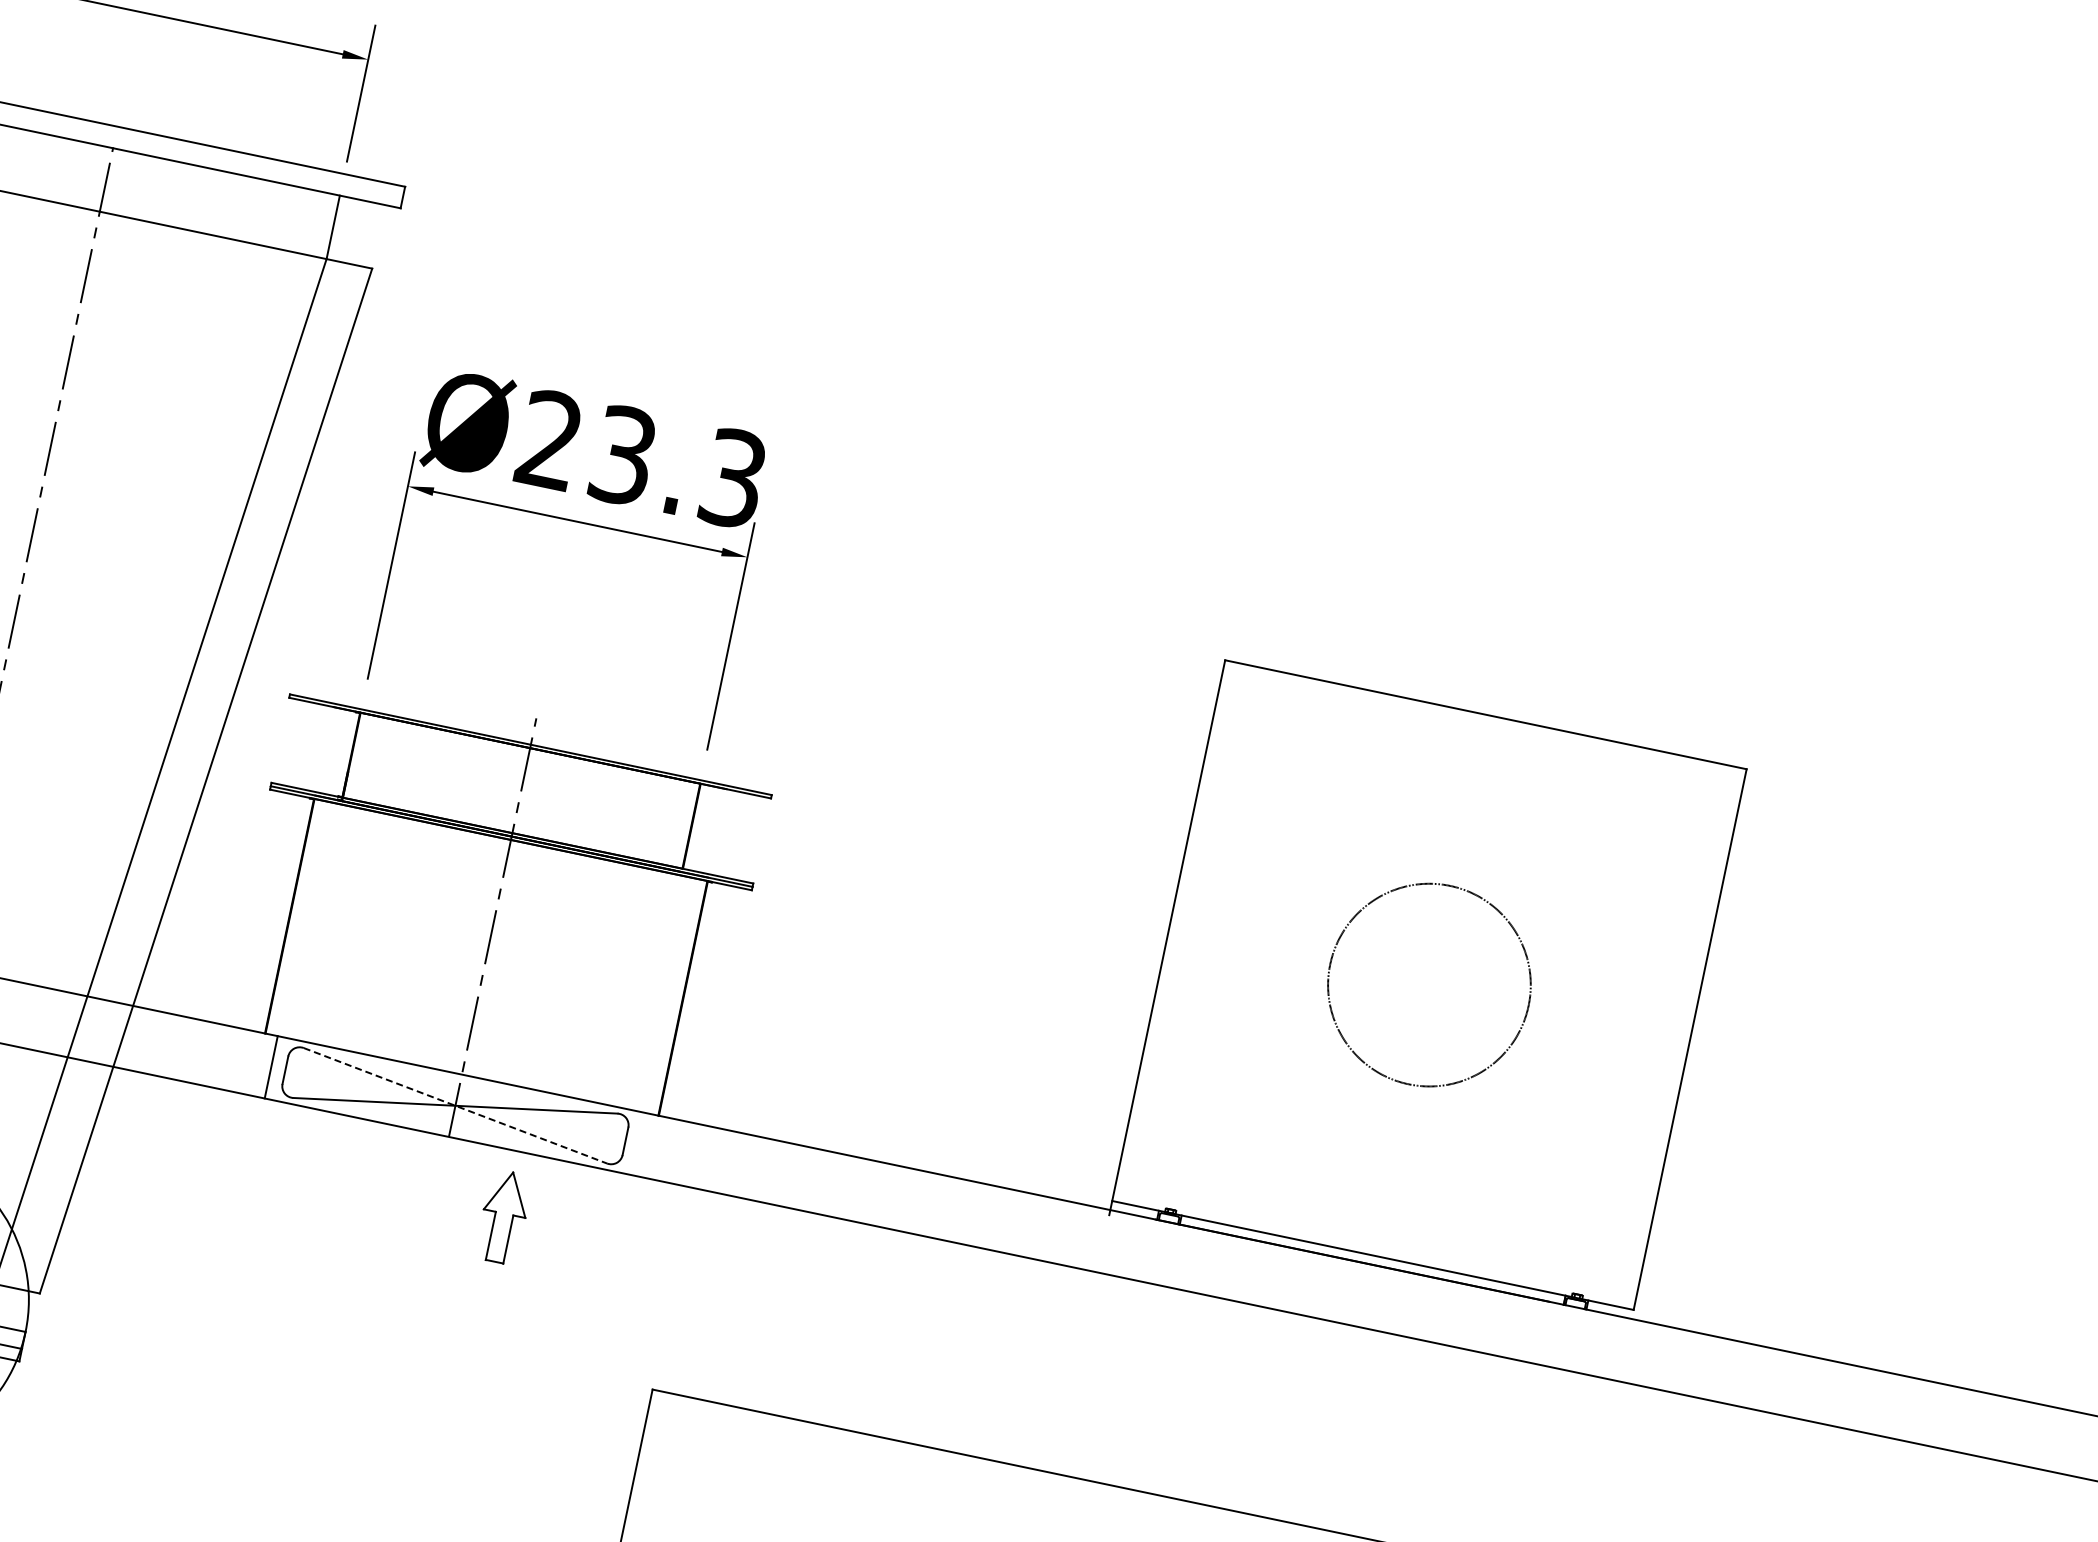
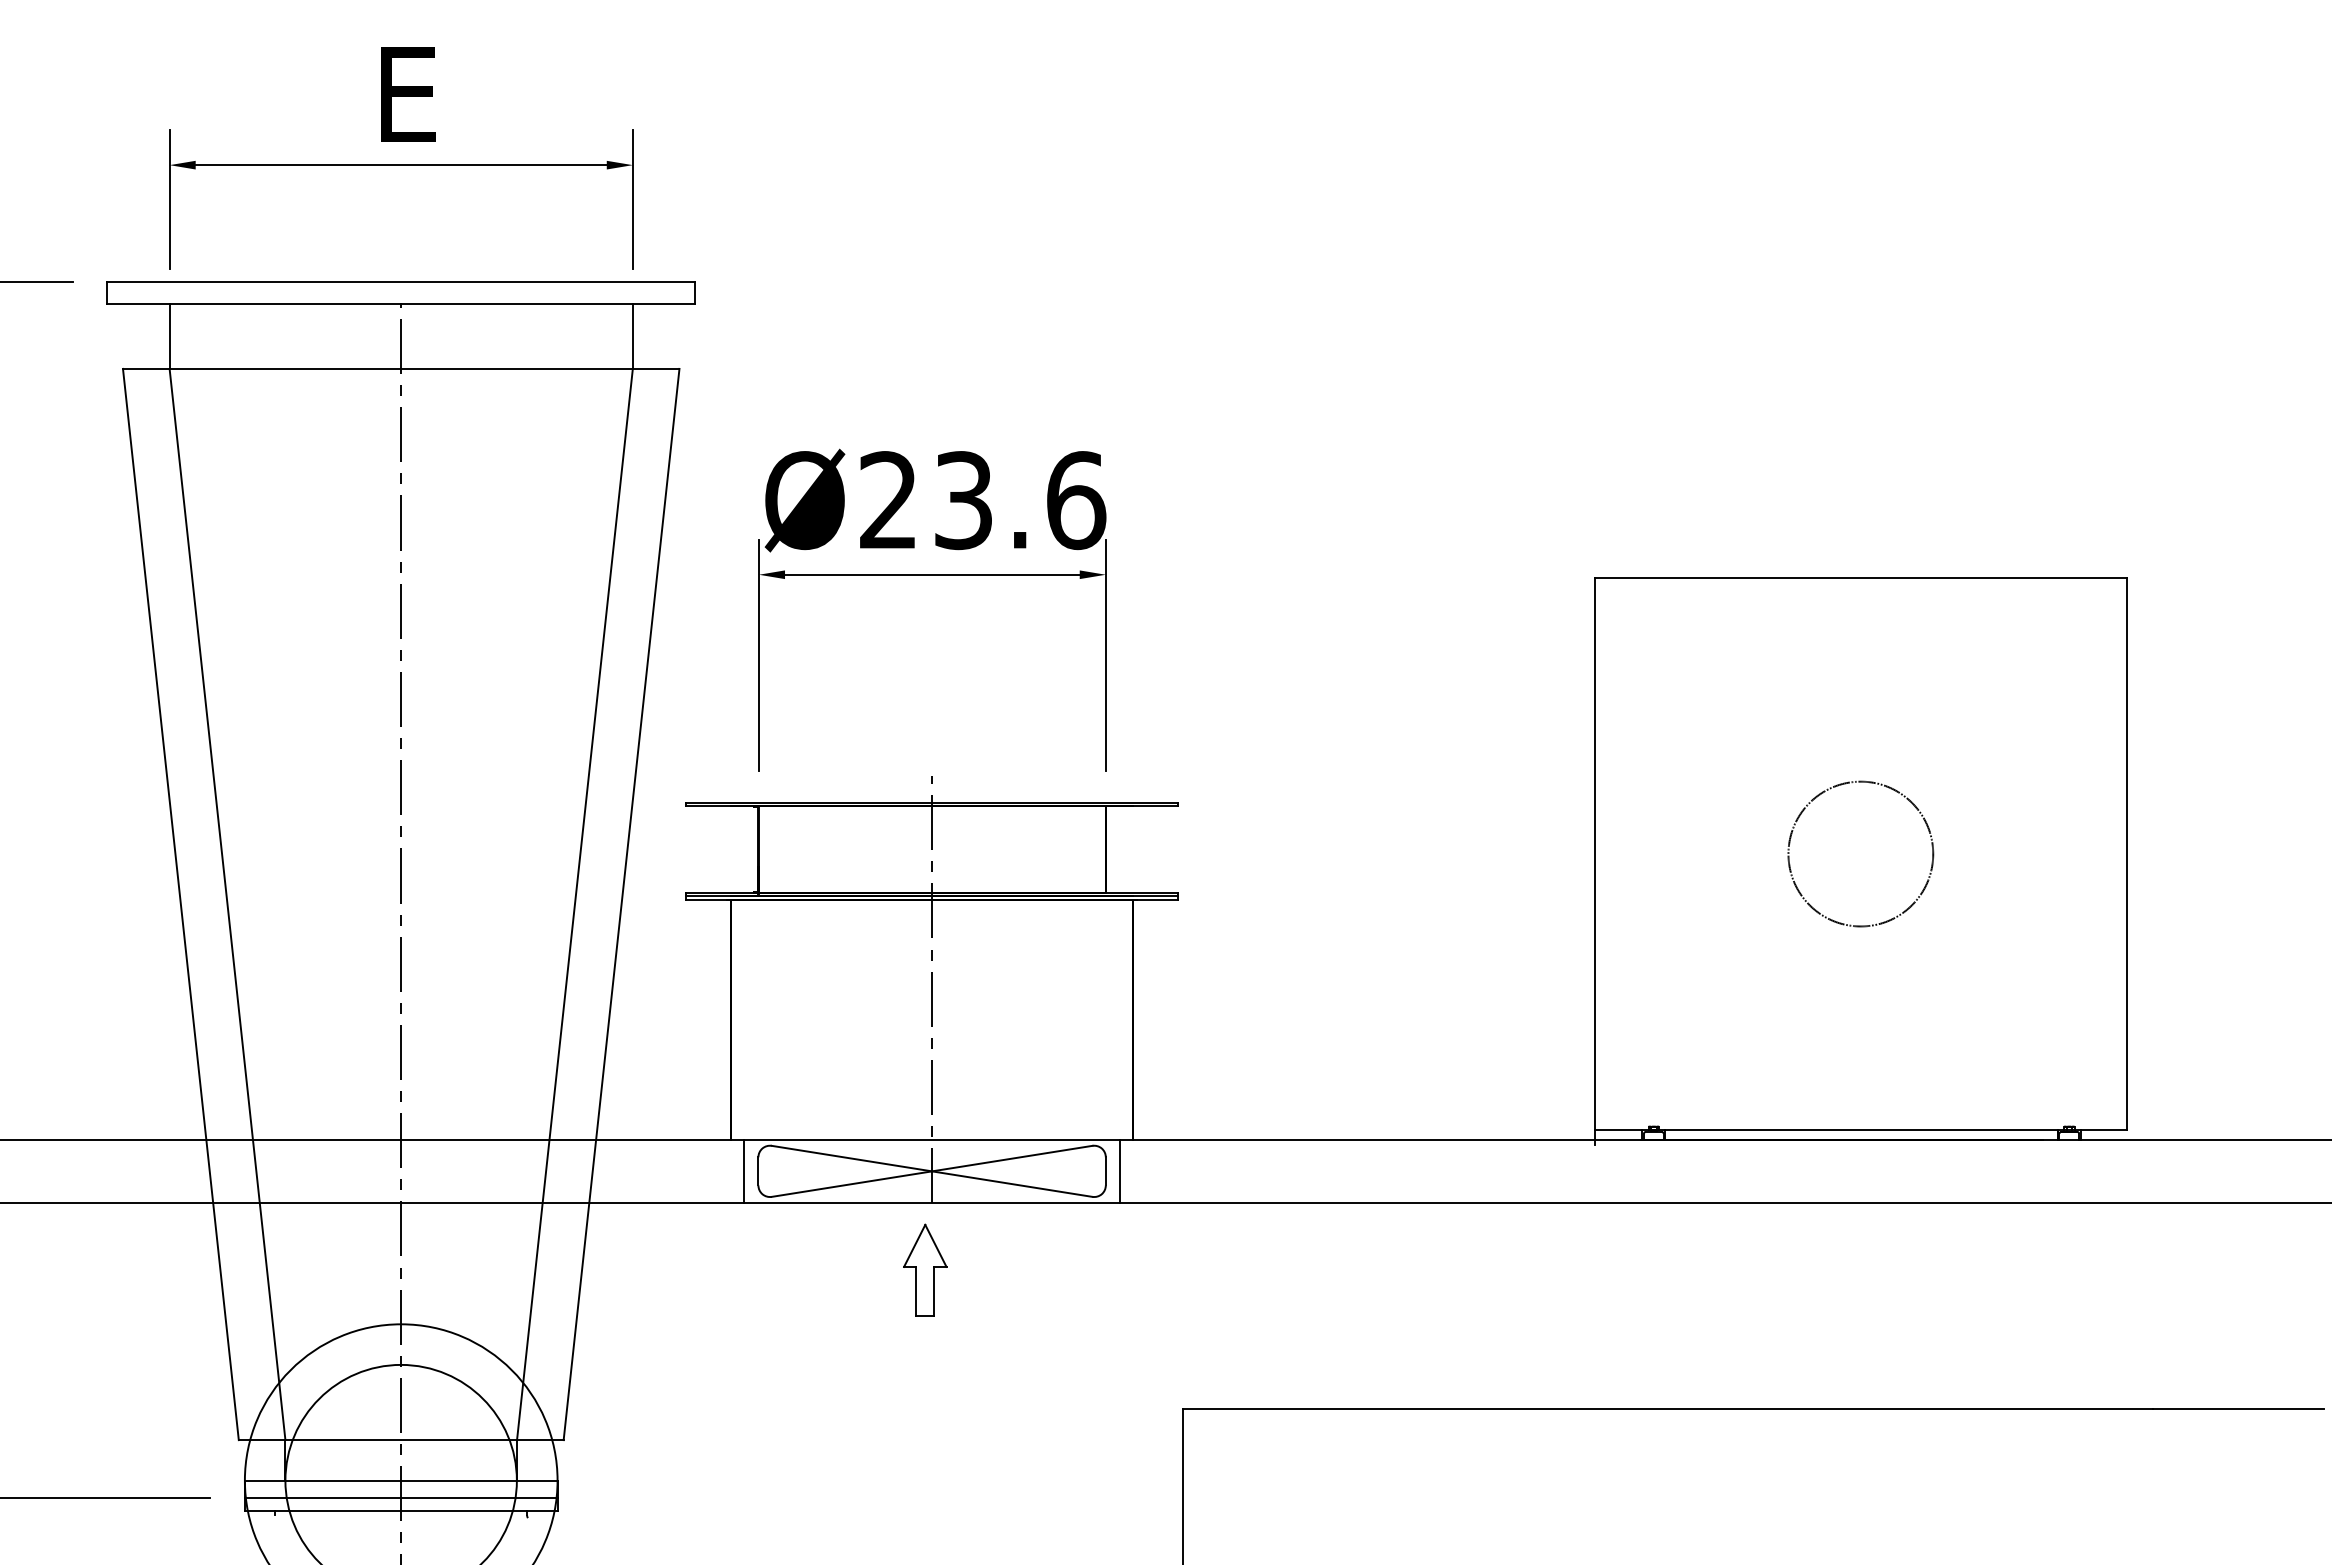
text: (733, 478) -> (1076, 500), Ø23.3 -> Ø23.6
circle: (1429, 984) -> (1860, 853), size x0.71
line: (455, 1105) -> (932, 1171), dashed -> solid
line: (639, 1144) -> (1120, 1171), added
part: (504, 1216) -> (925, 1269), moved

